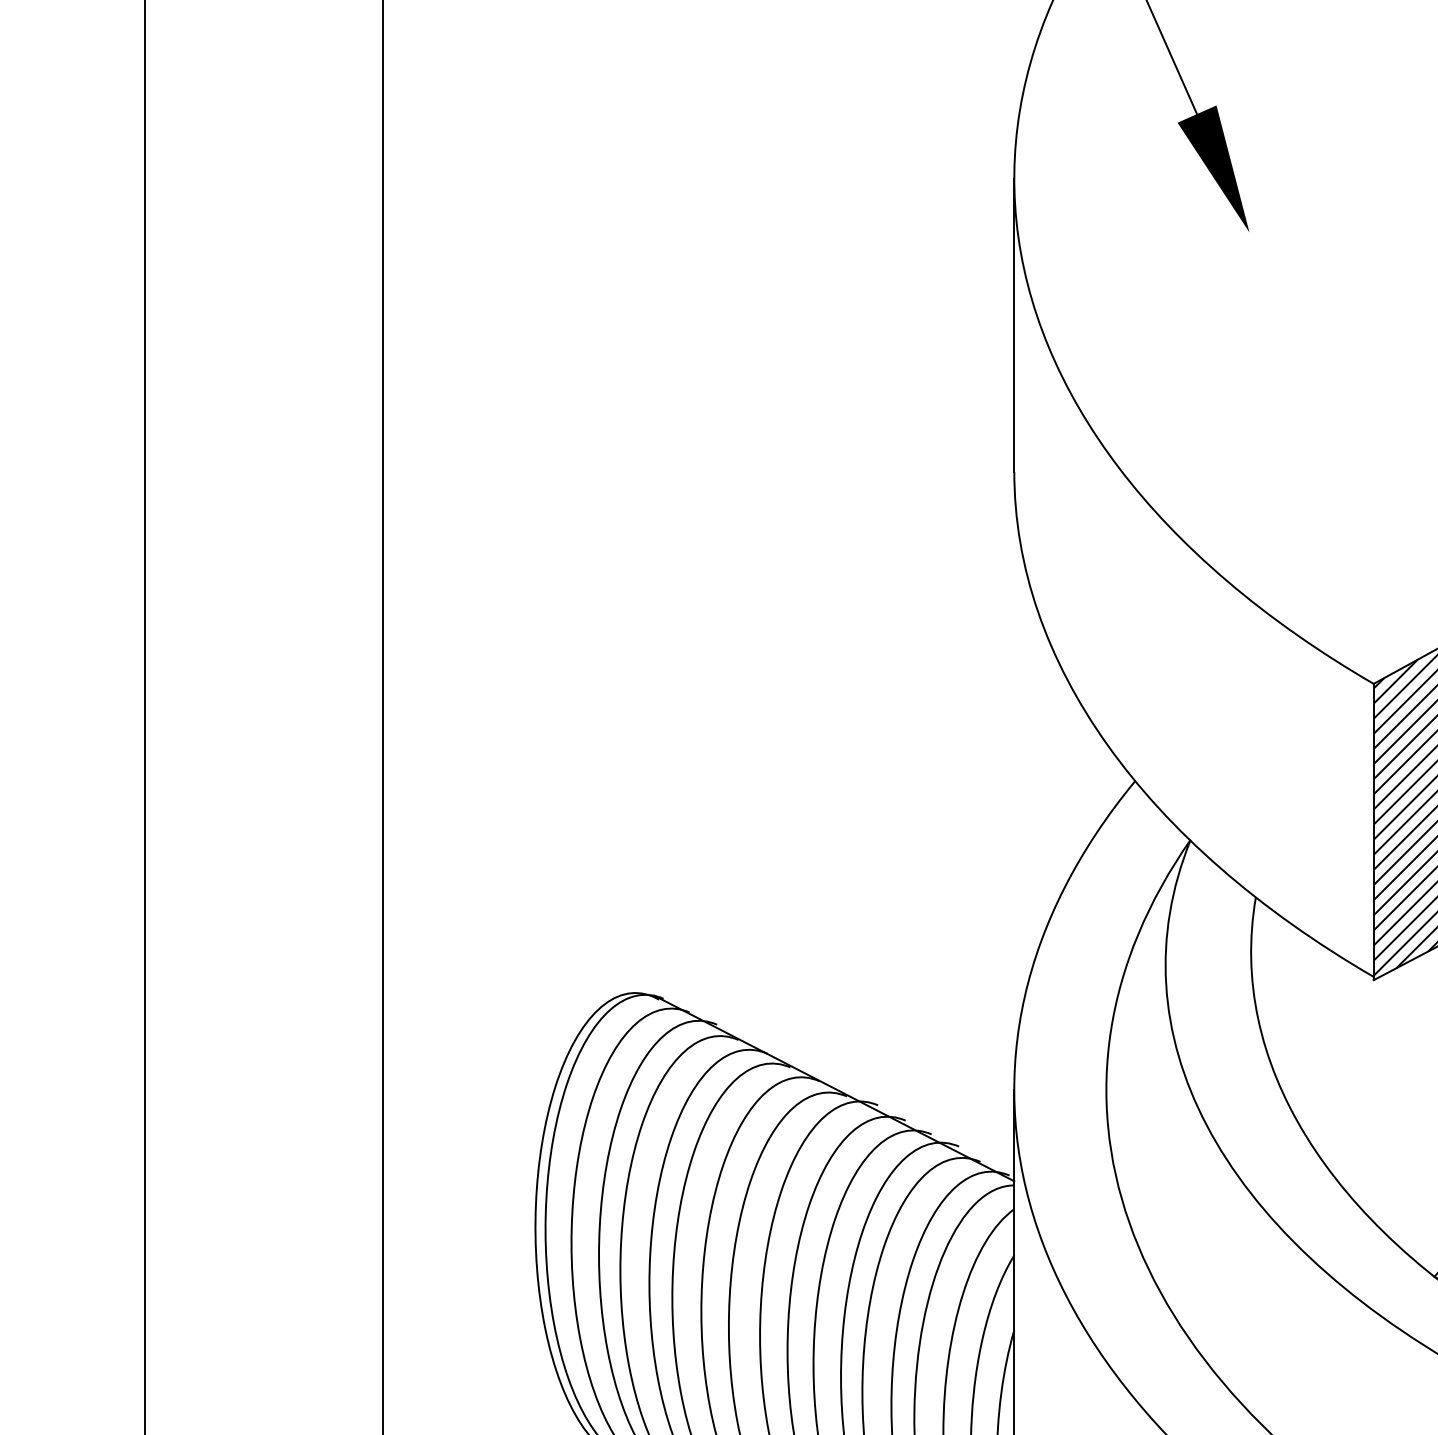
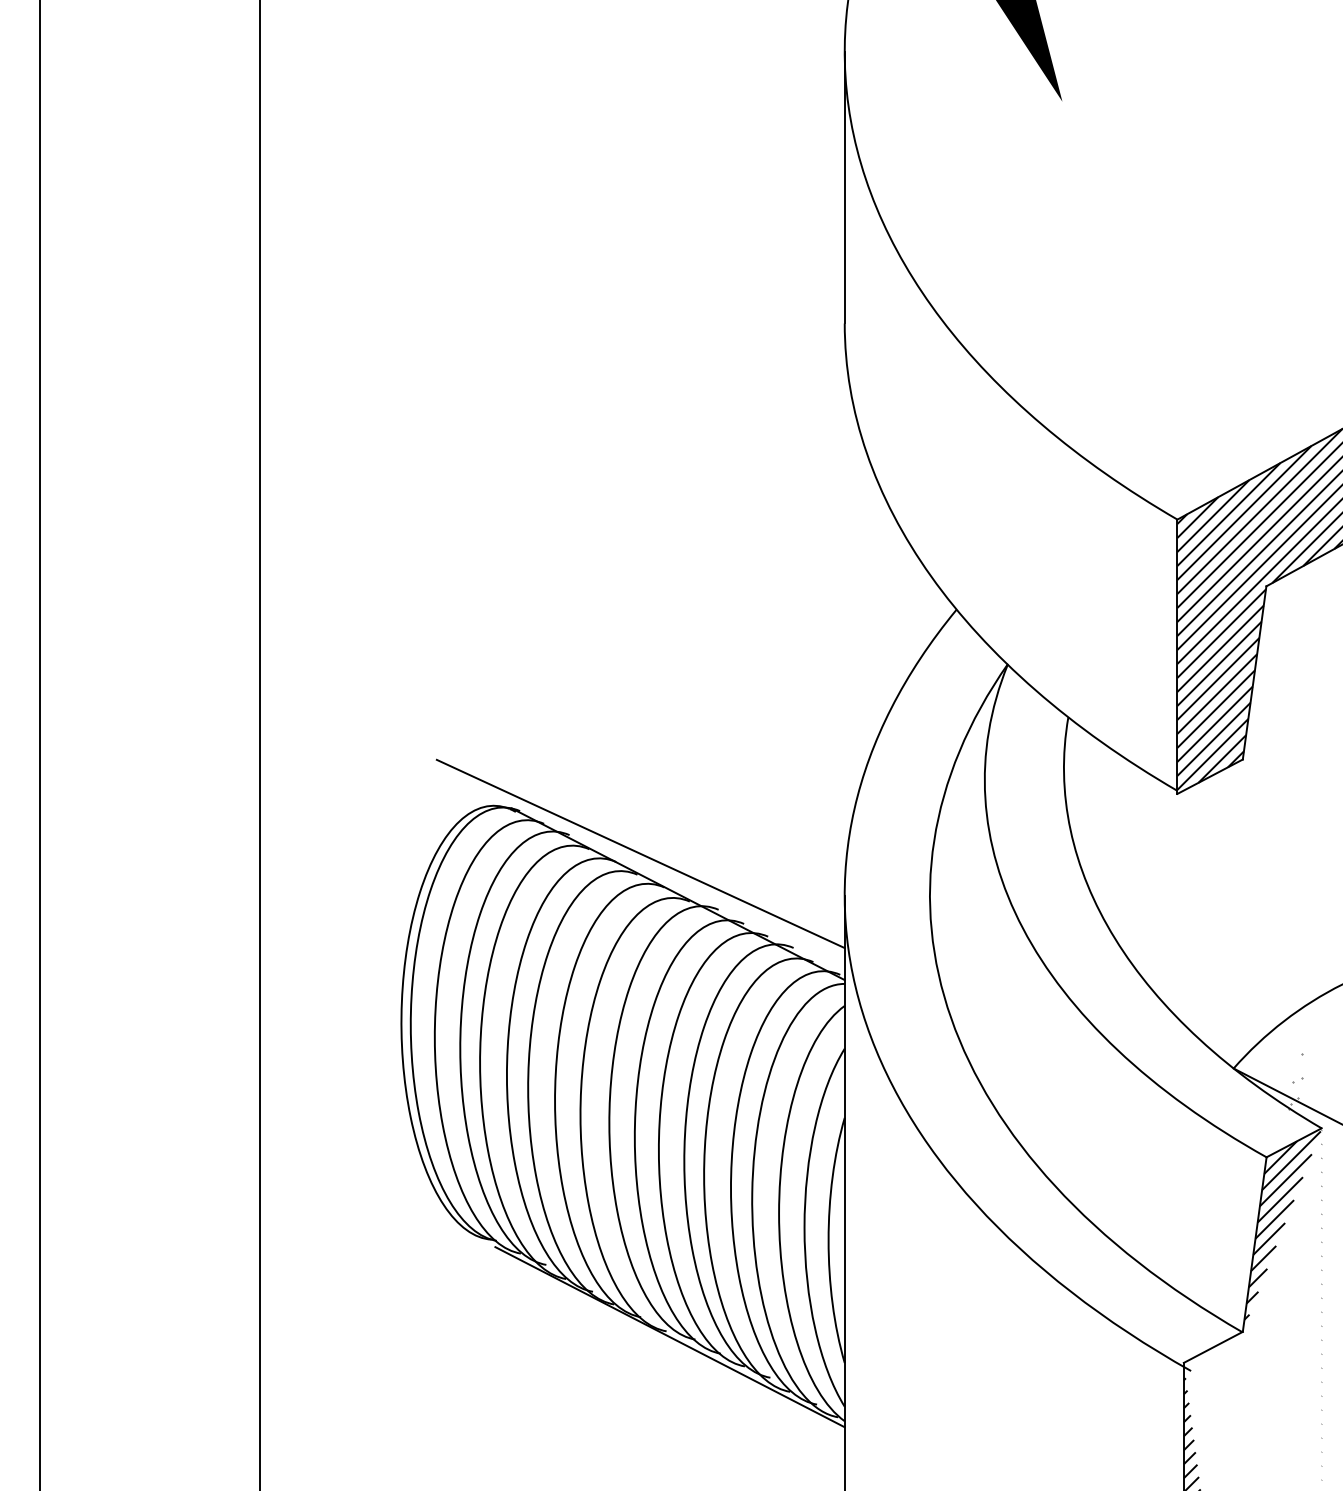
line: (793, 1044) -> (640, 853), added

